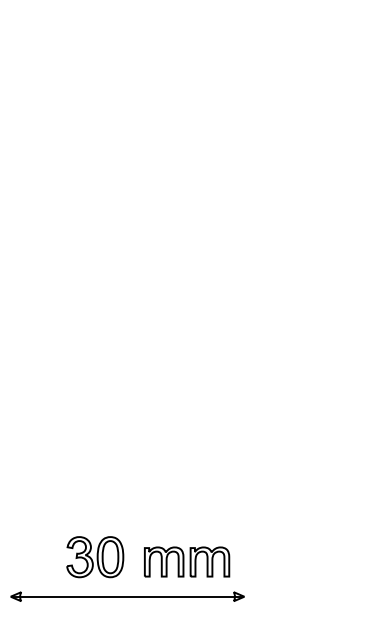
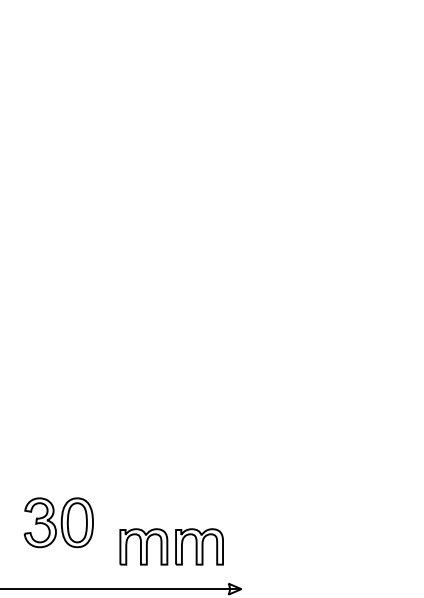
part: (95, 557) -> (59, 523), moved

